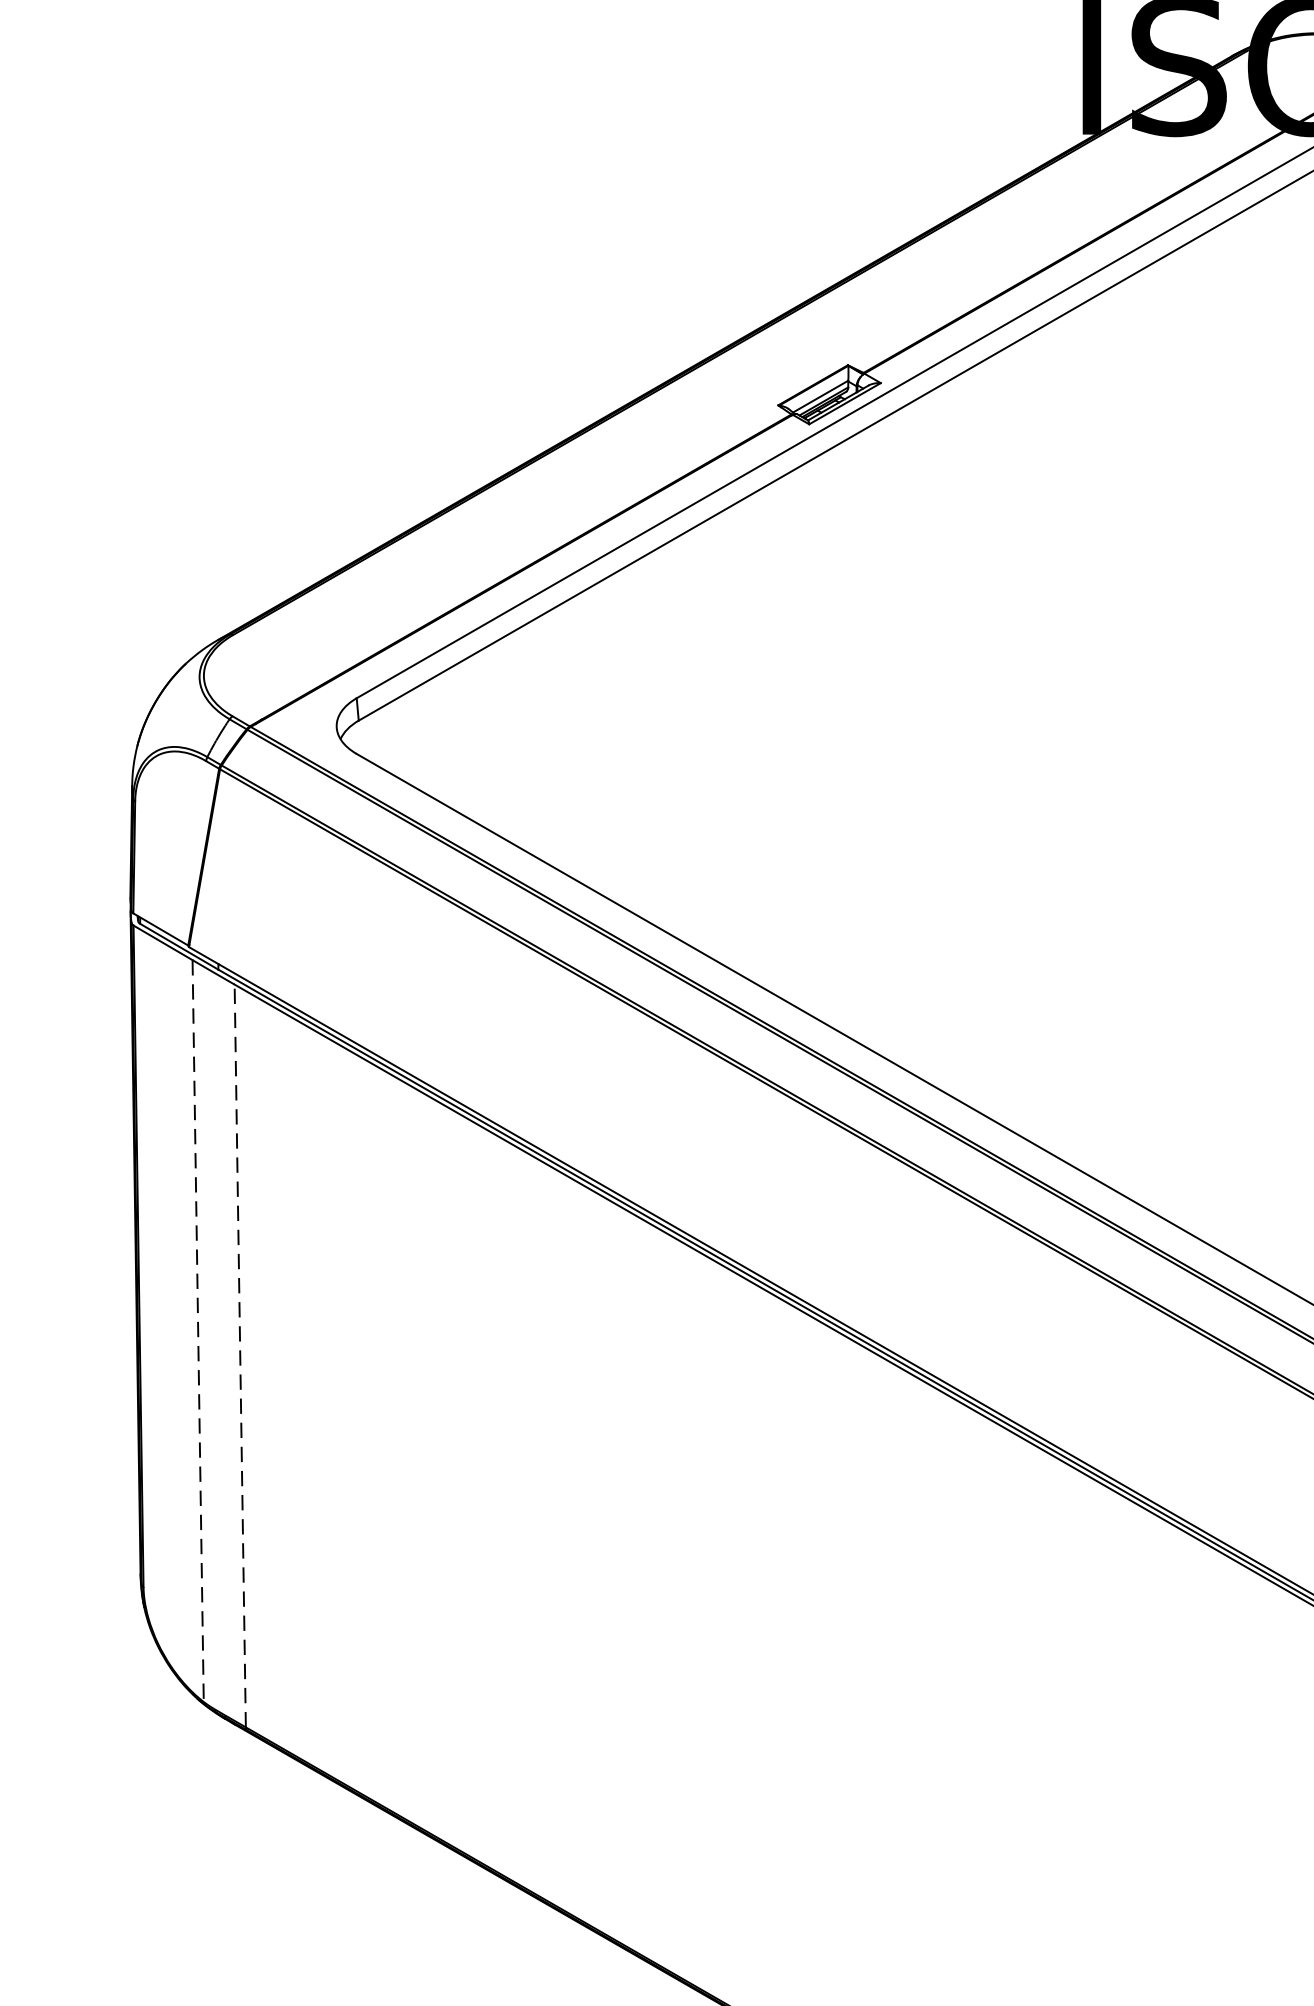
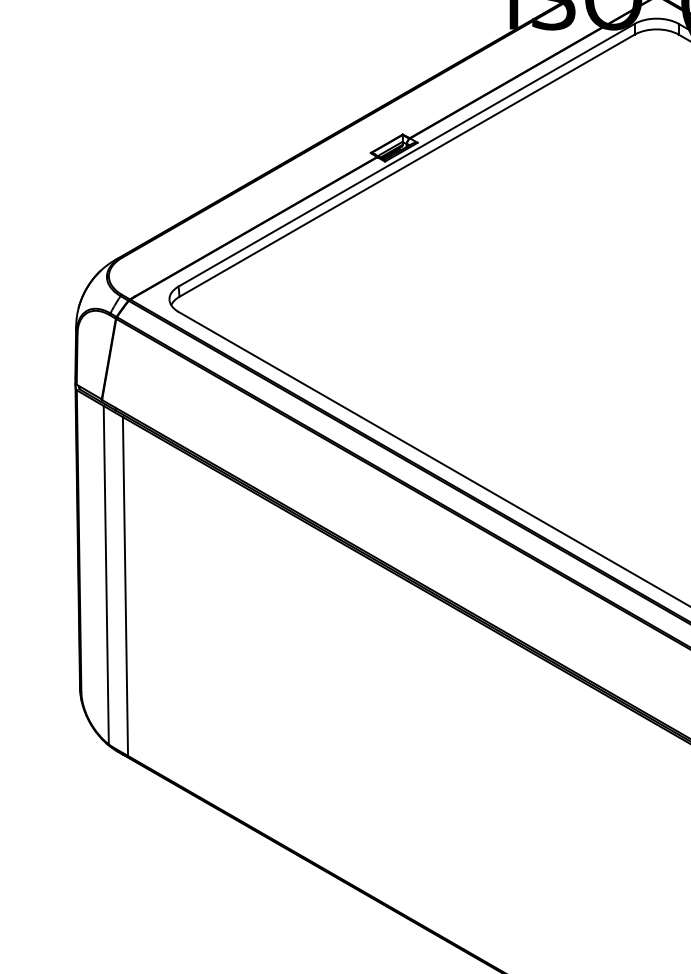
line: (198, 1331) -> (106, 575), dashed -> solid
line: (240, 1355) -> (125, 586), dashed -> solid

